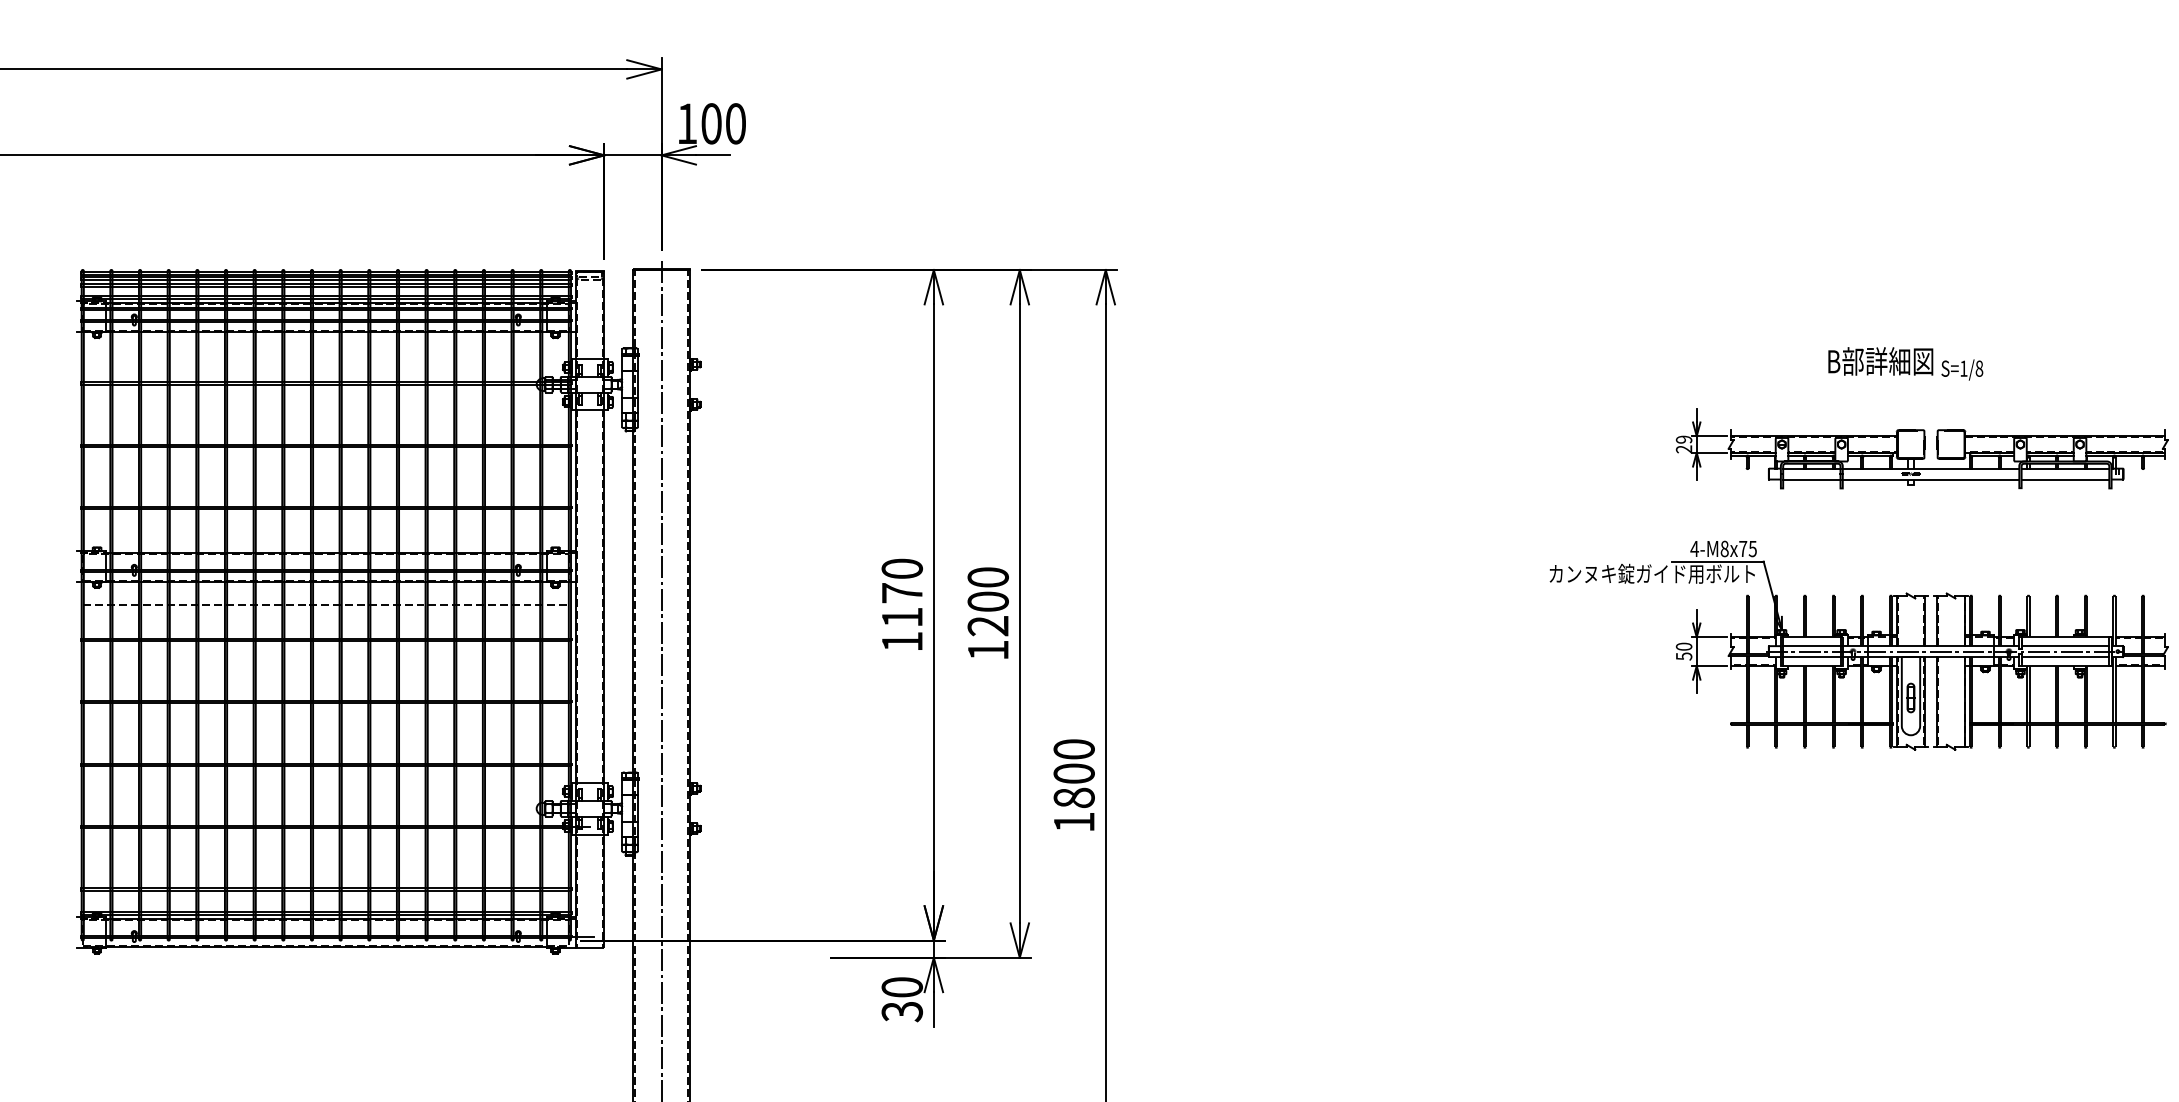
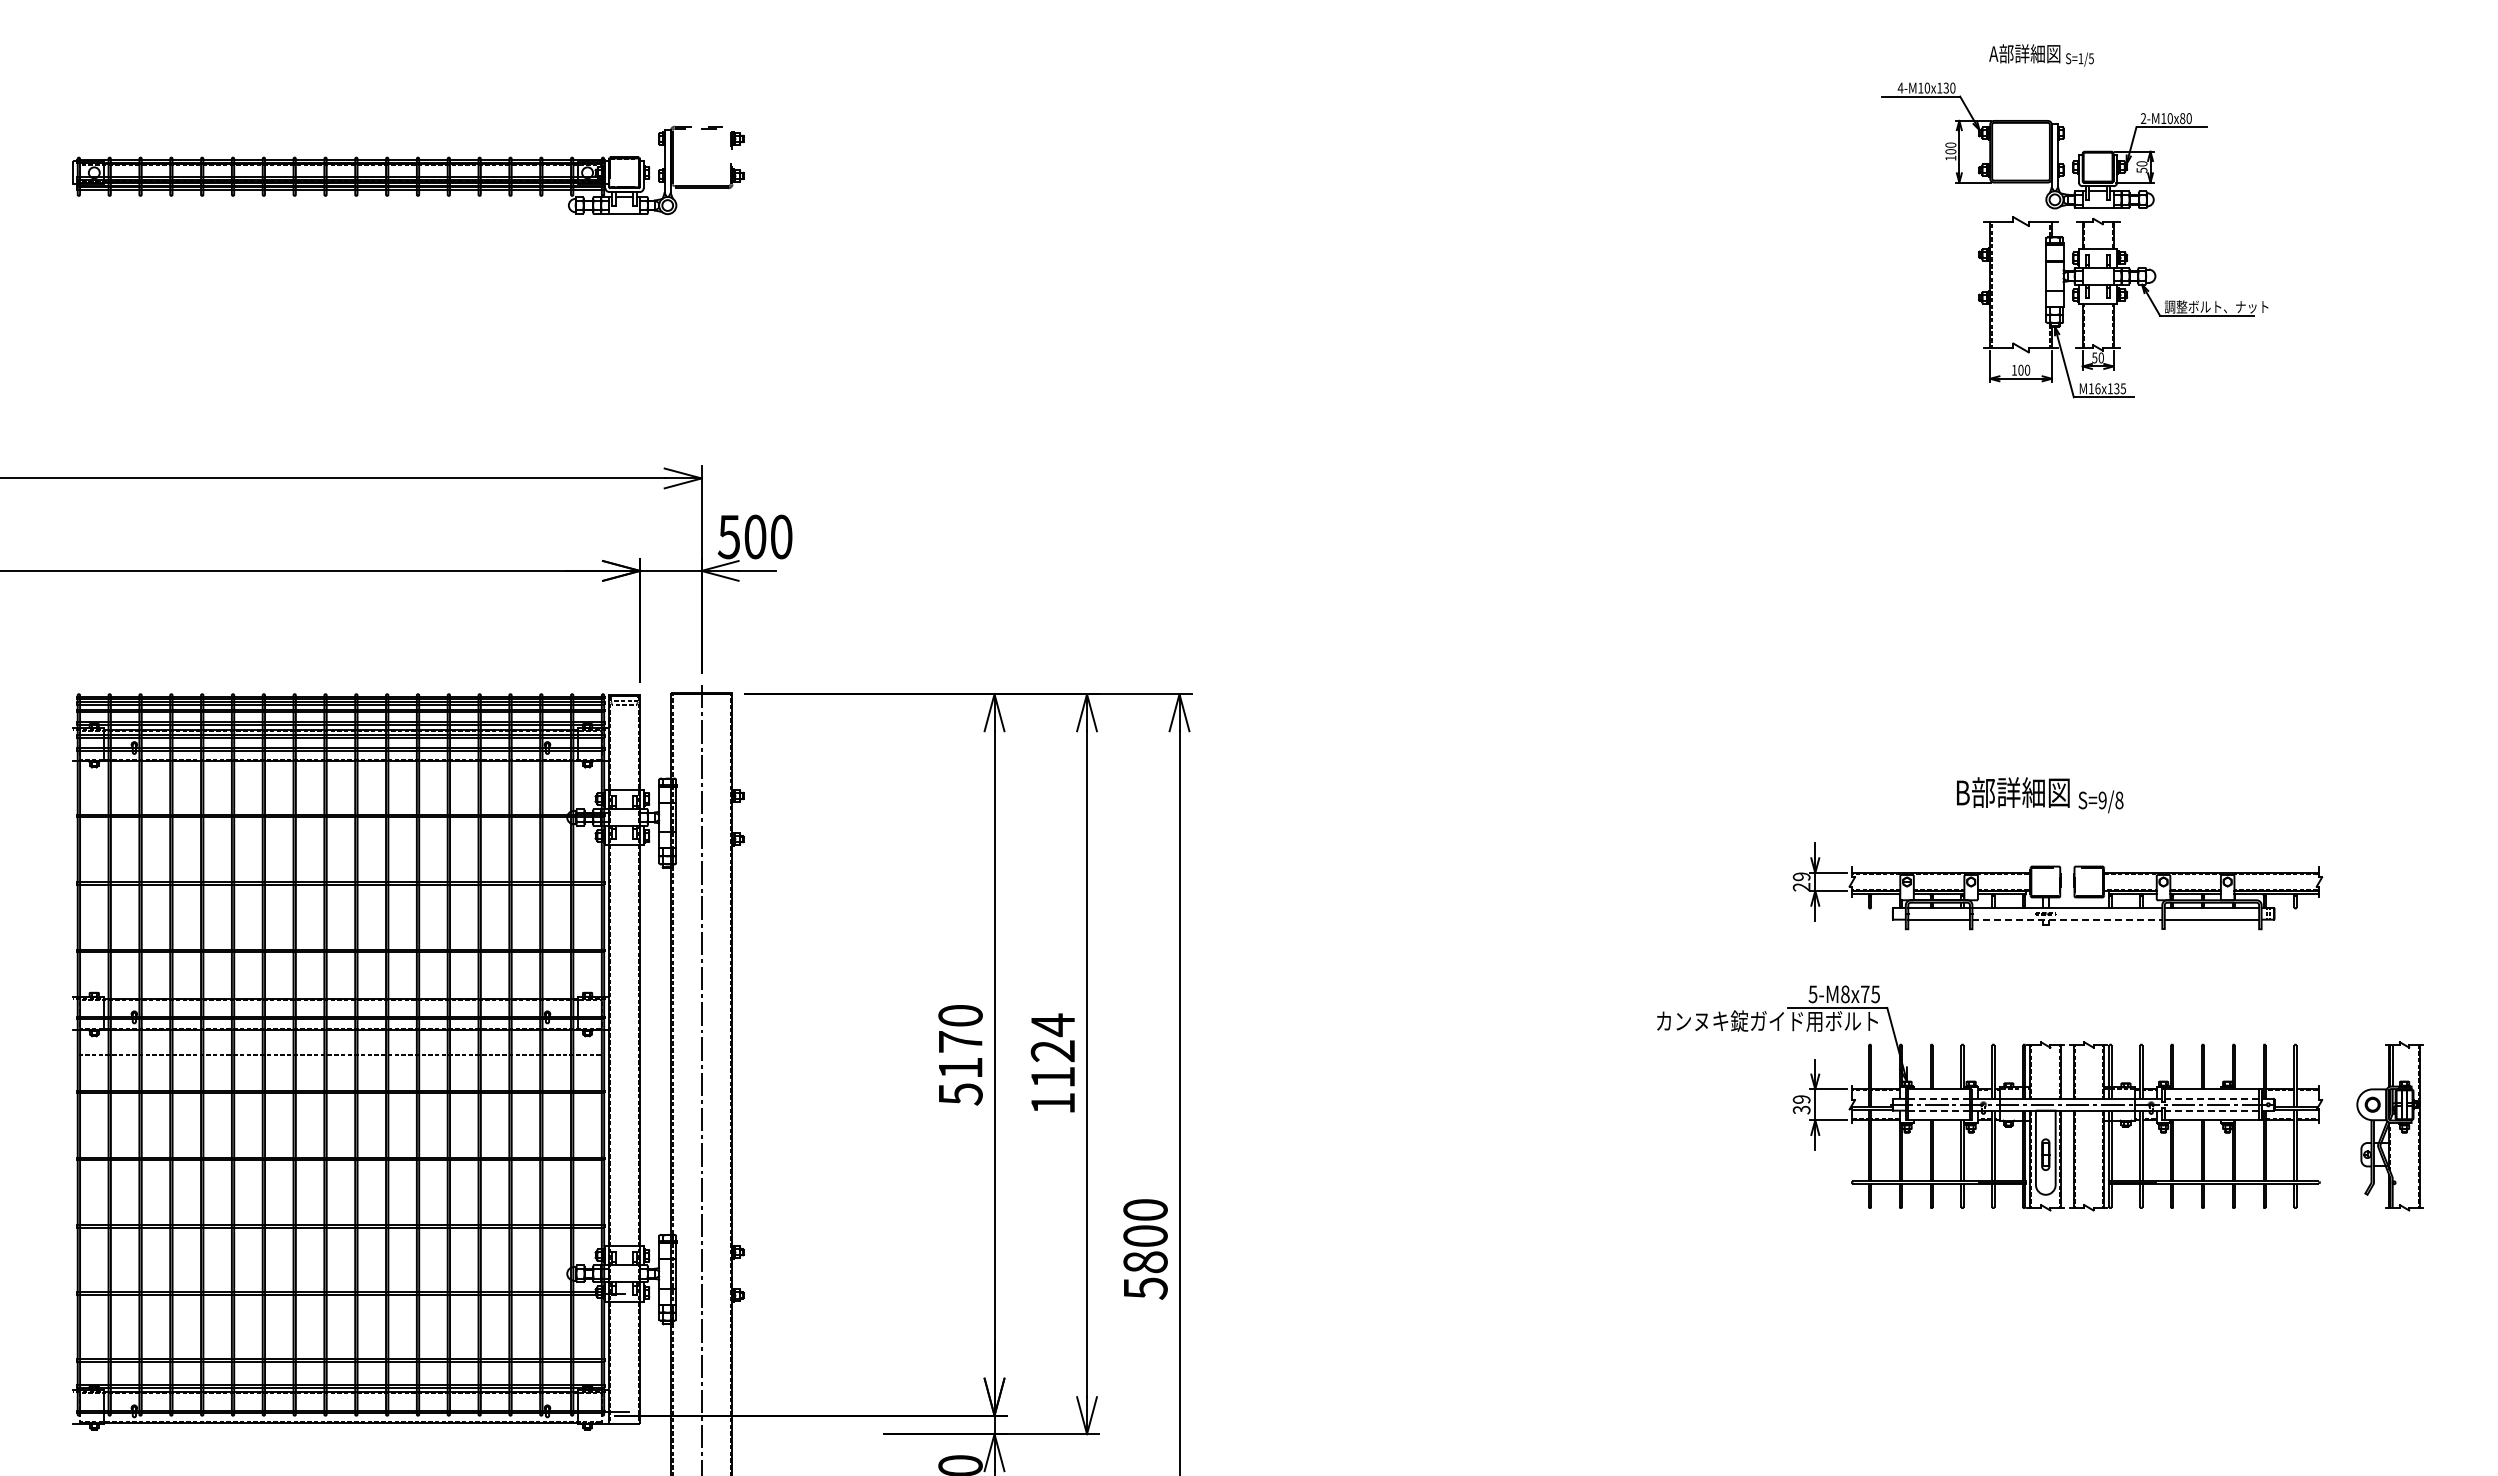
text: (686, 124) -> (728, 537), 100 -> 500
text: (1963, 368) -> (2102, 800), S=1/8 -> S=9/8
line: (1931, 479) -> (2067, 919), solid -> dashed
text: (1694, 549) -> (1812, 994), 4-M8x75 -> 5-M8x75
text: (987, 601) -> (1052, 1050), 1200 -> 1124
text: (902, 642) -> (960, 1094), 1170 -> 5170
line: (1812, 645) -> (1939, 1098), solid -> dashed
line: (2065, 645) -> (2211, 1098), solid -> dashed
text: (1683, 651) -> (1801, 1104), 50 -> 39
line: (1812, 656) -> (1939, 1110), solid -> dashed
line: (2065, 656) -> (2211, 1110), solid -> dashed
text: (1074, 822) -> (1145, 1288), 1800 -> 5800

